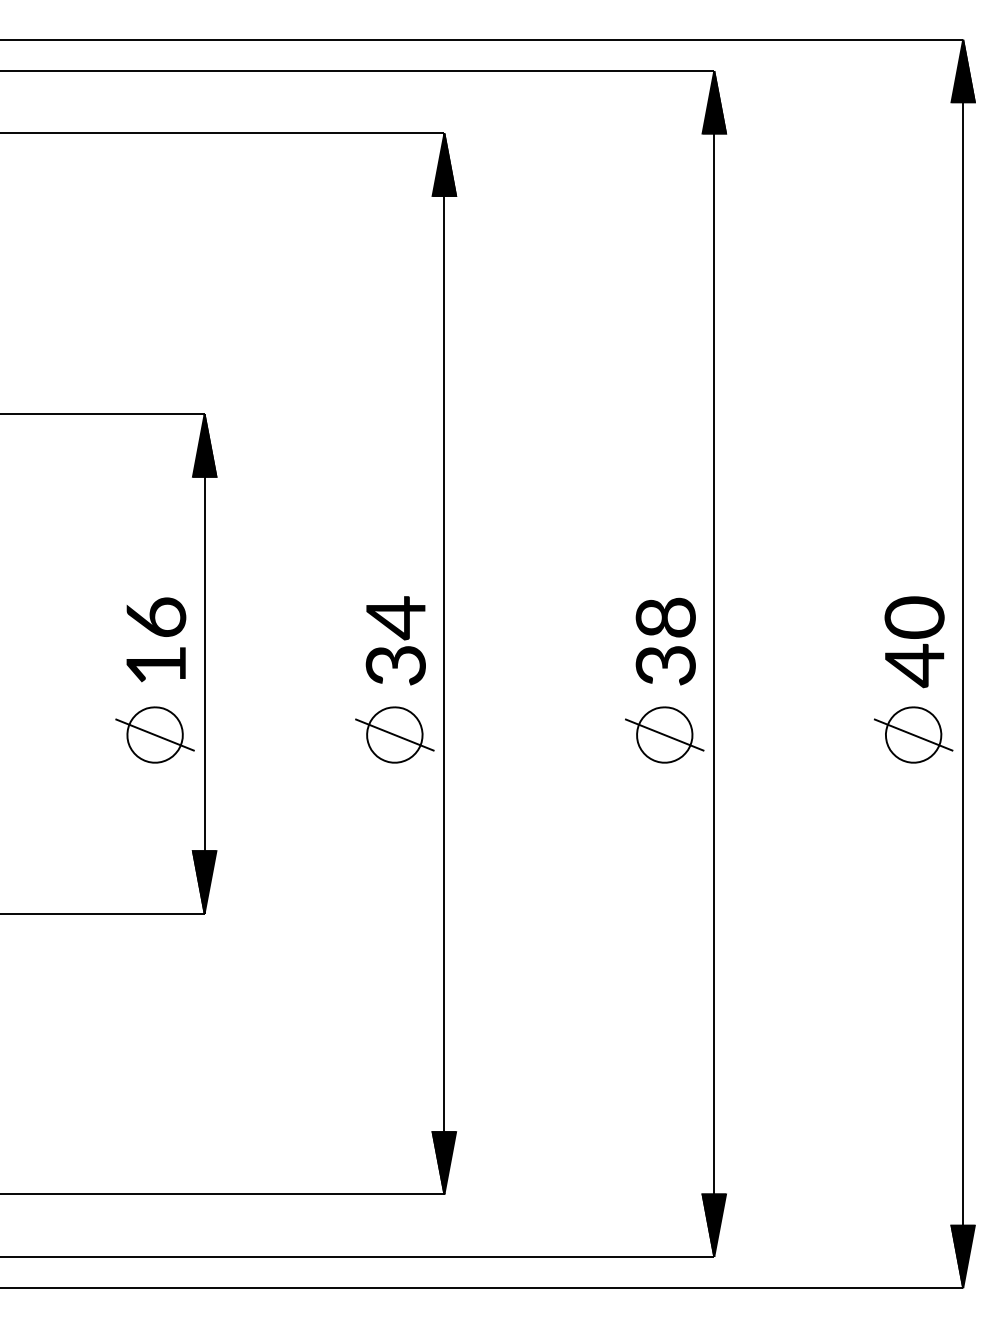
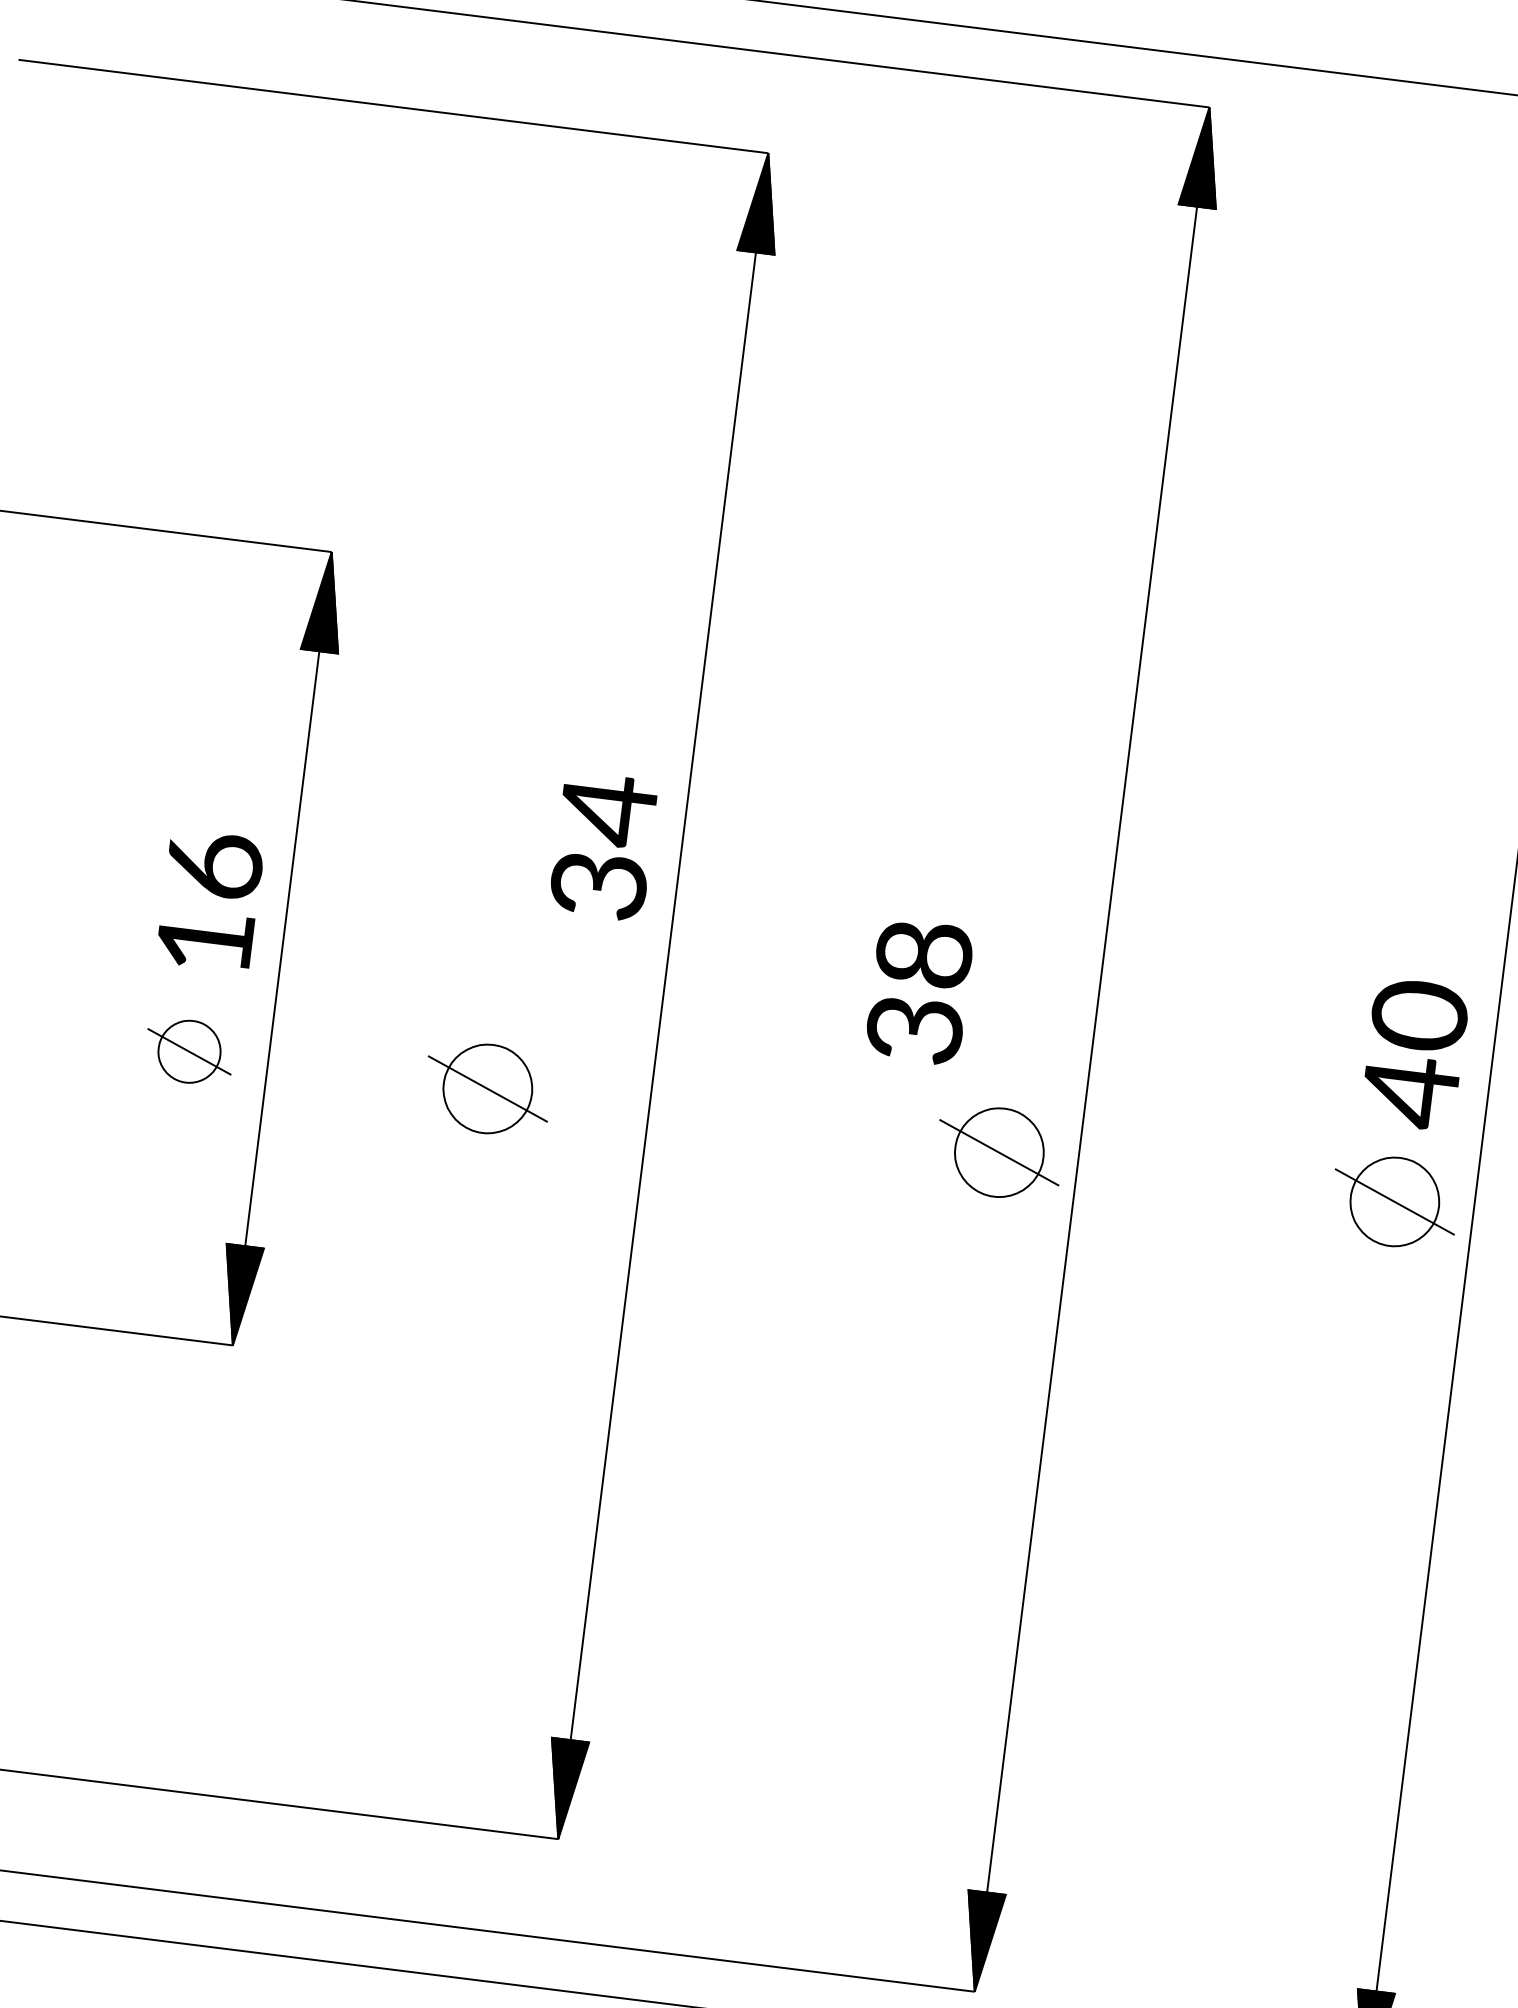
text: (395, 640) -> (603, 845), moved
text: (665, 641) -> (918, 991), moved
part: (154, 734) -> (188, 1050), size x0.7
part: (394, 734) -> (487, 1088), moved

